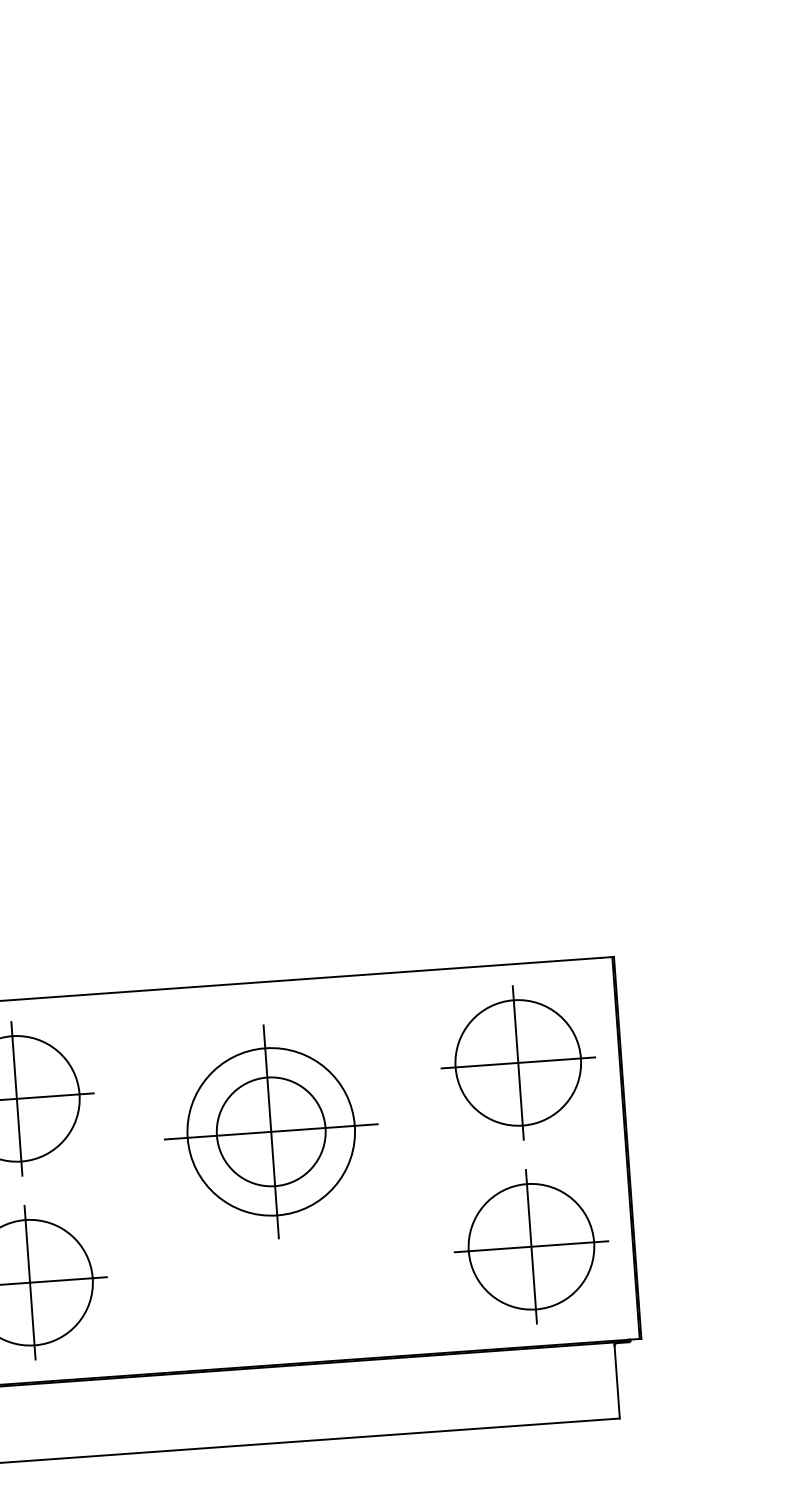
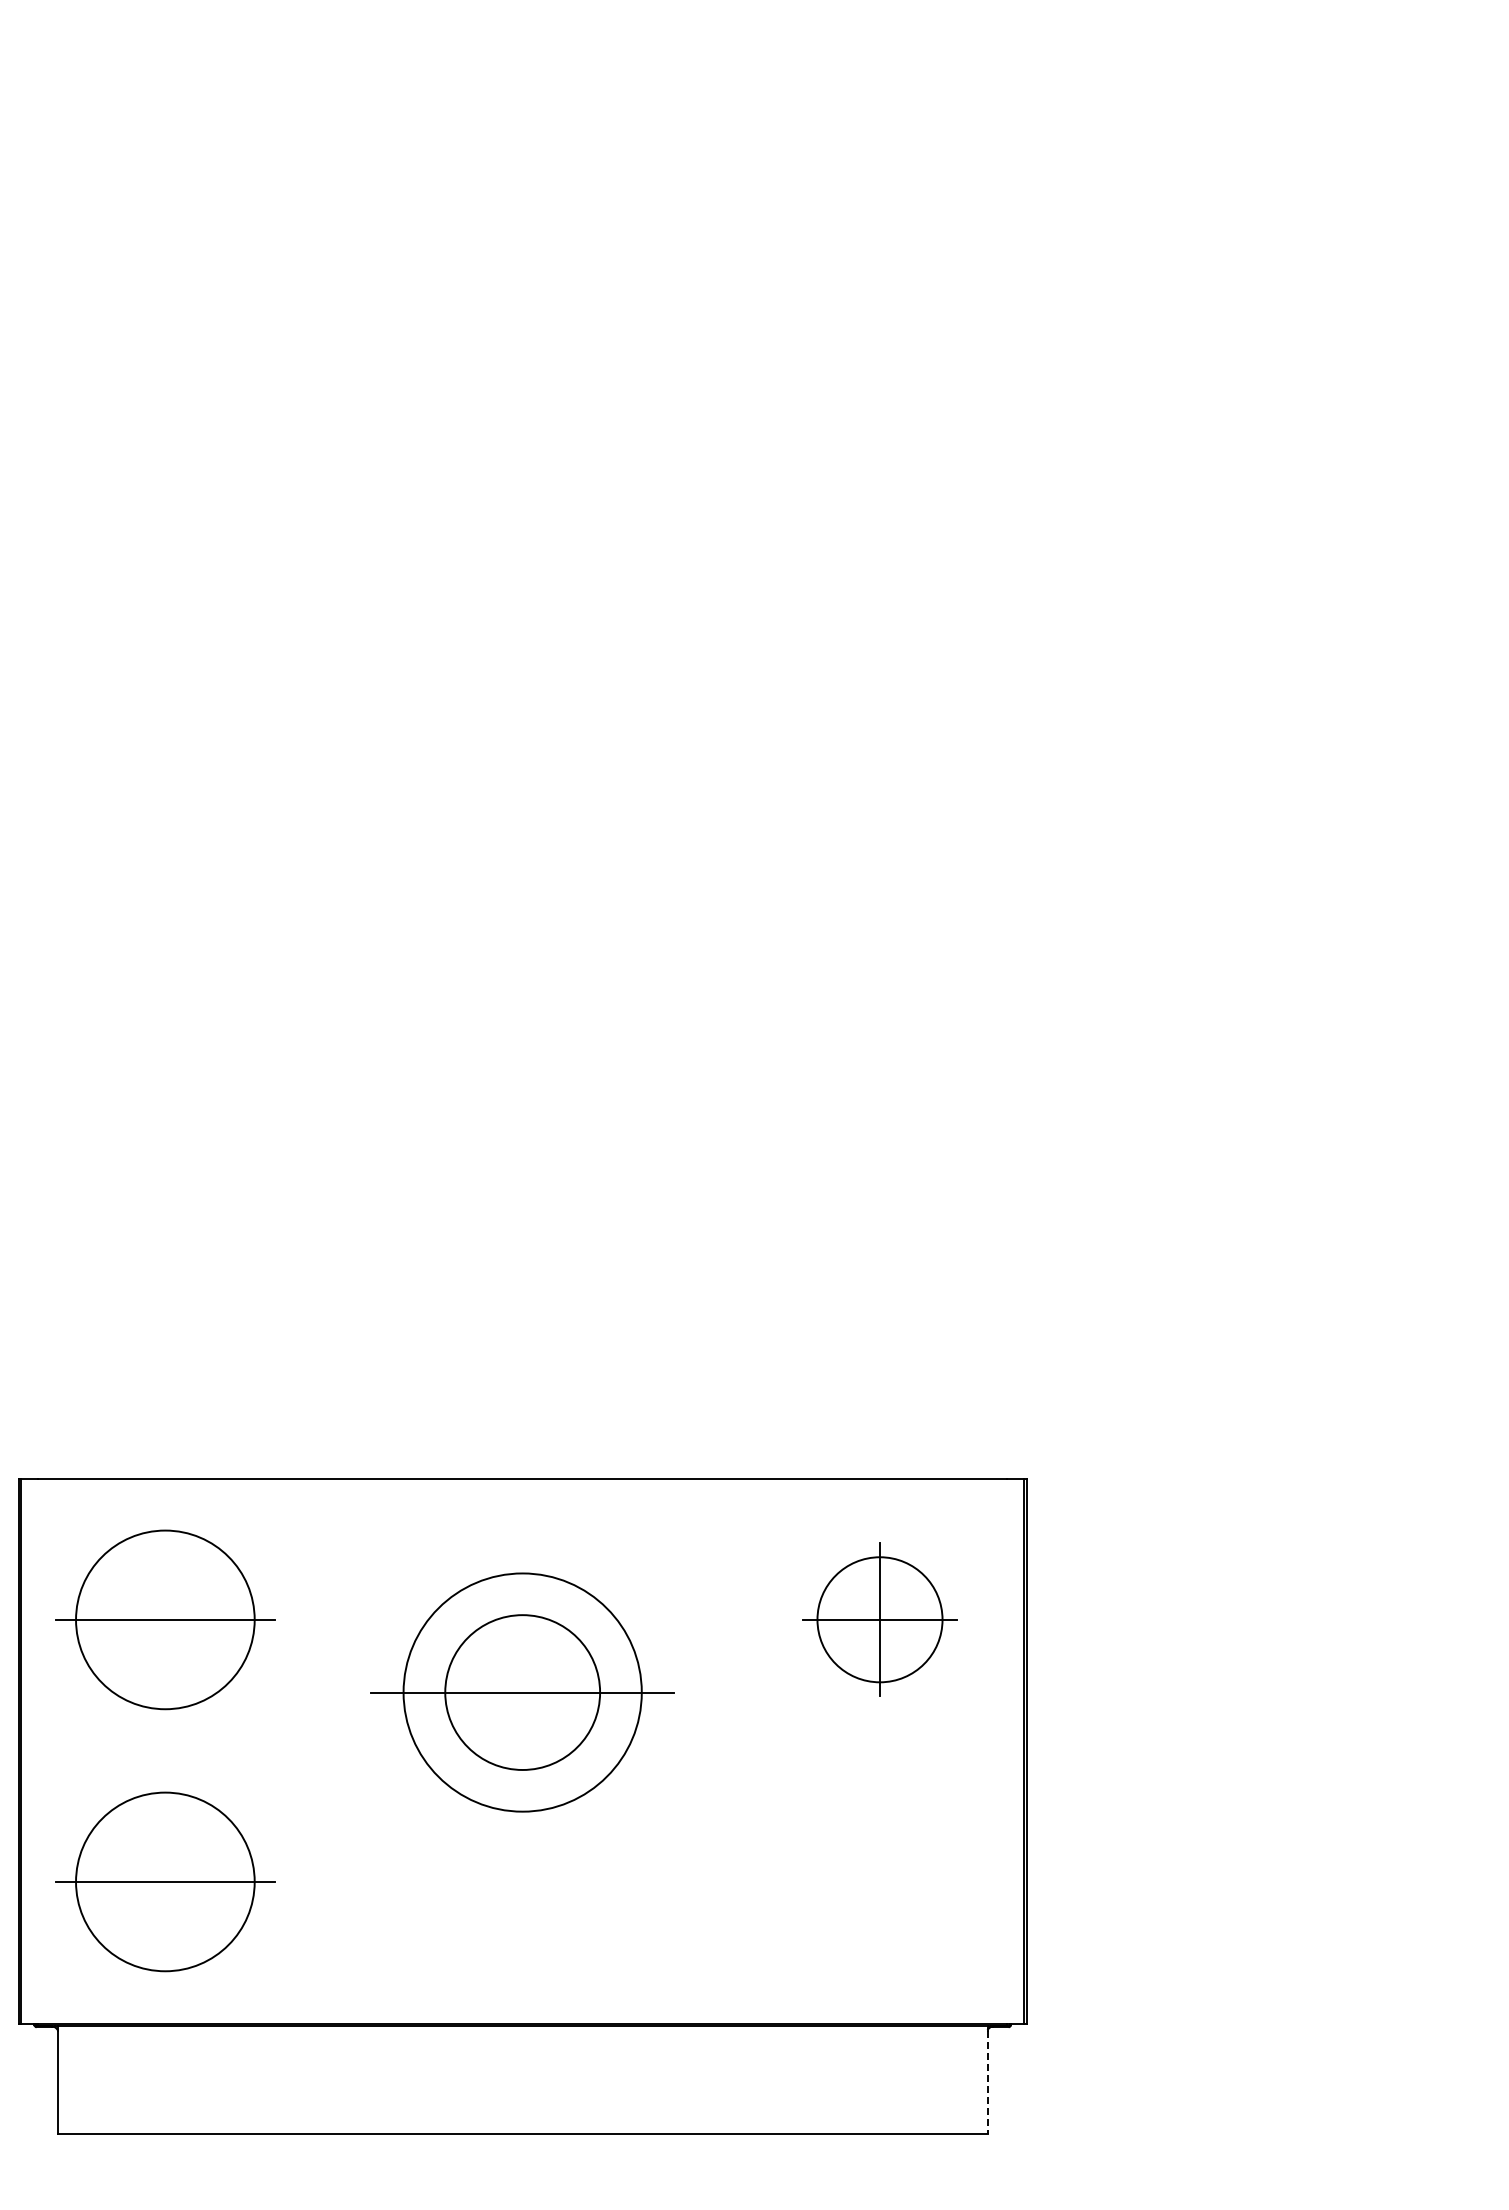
part: (517, 1062) -> (879, 1619), size x0.7
line: (16, 1098) -> (165, 1619), removed
line: (271, 1131) -> (522, 1692), removed
part: (531, 1246) -> (879, 1881), removed
line: (30, 1282) -> (165, 1881), removed
line: (616, 1382) -> (987, 2082), solid -> dashed

